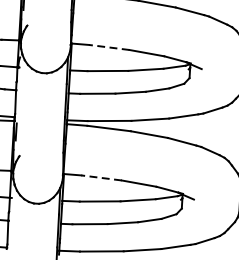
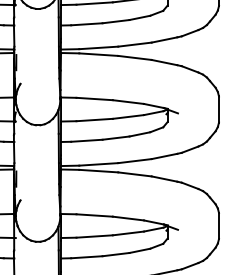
line: (109, 46) -> (94, 98), dashed -> solid
line: (101, 177) -> (94, 215), dashed -> solid

